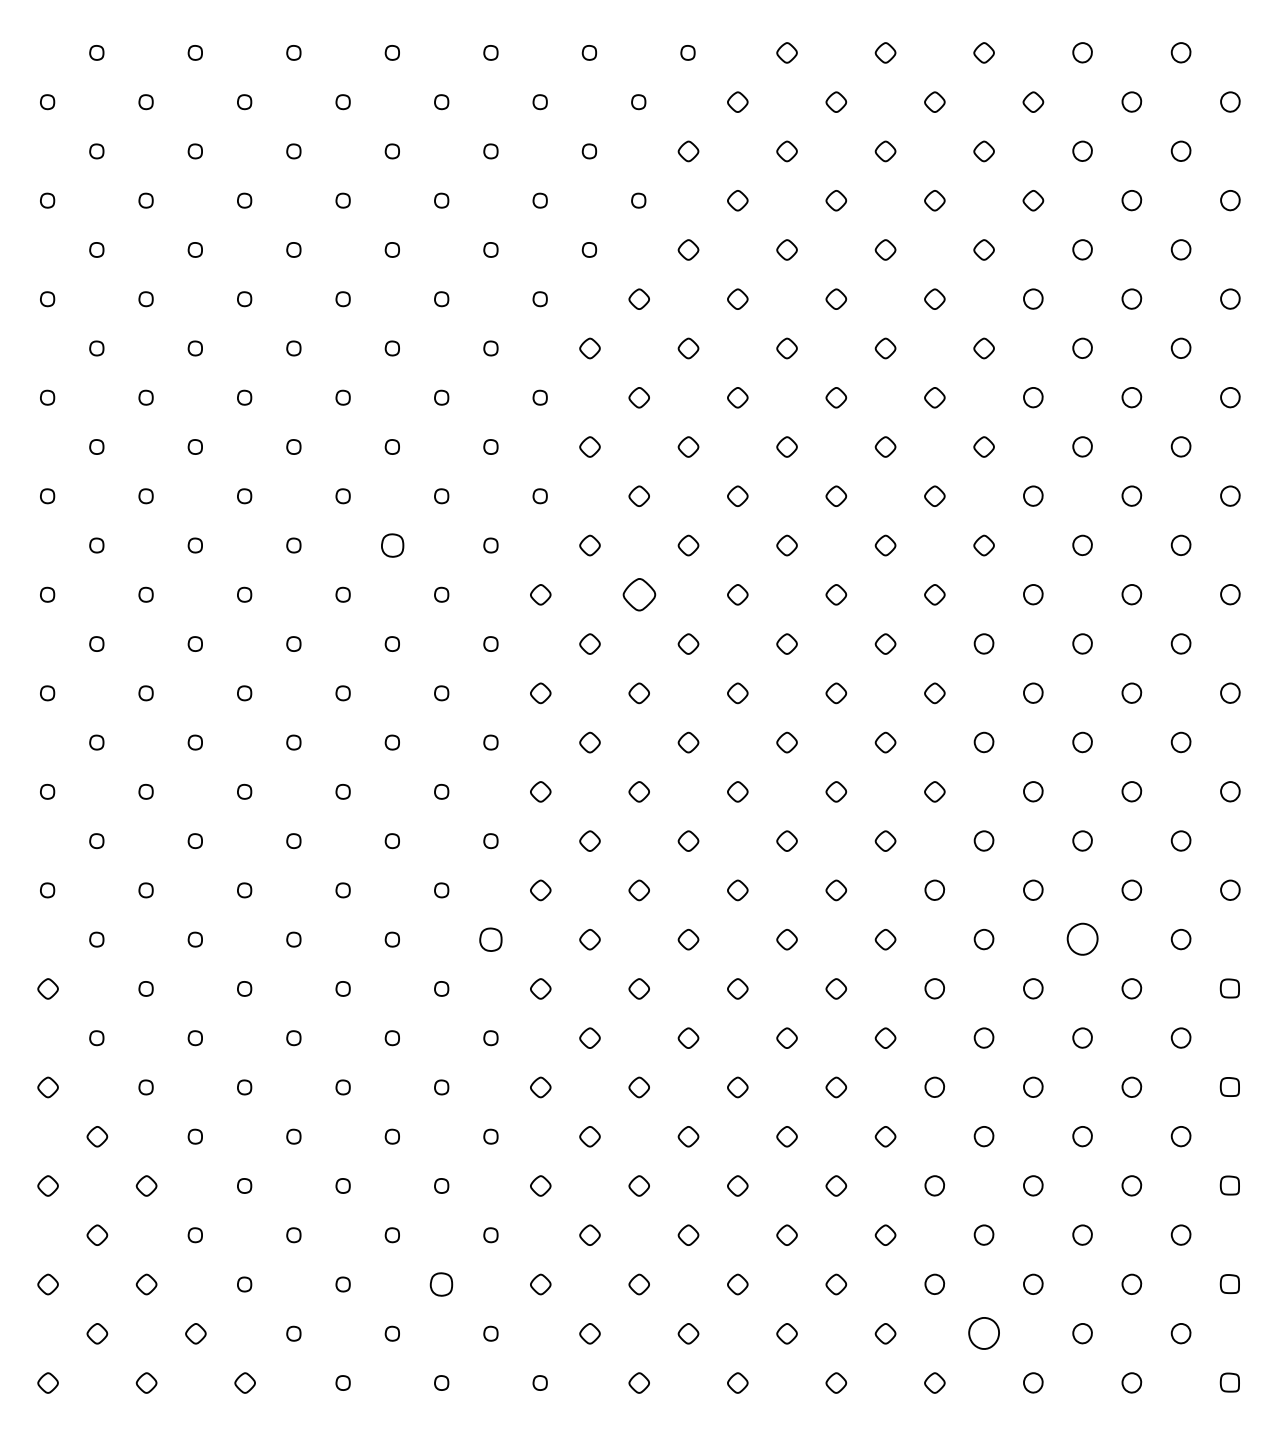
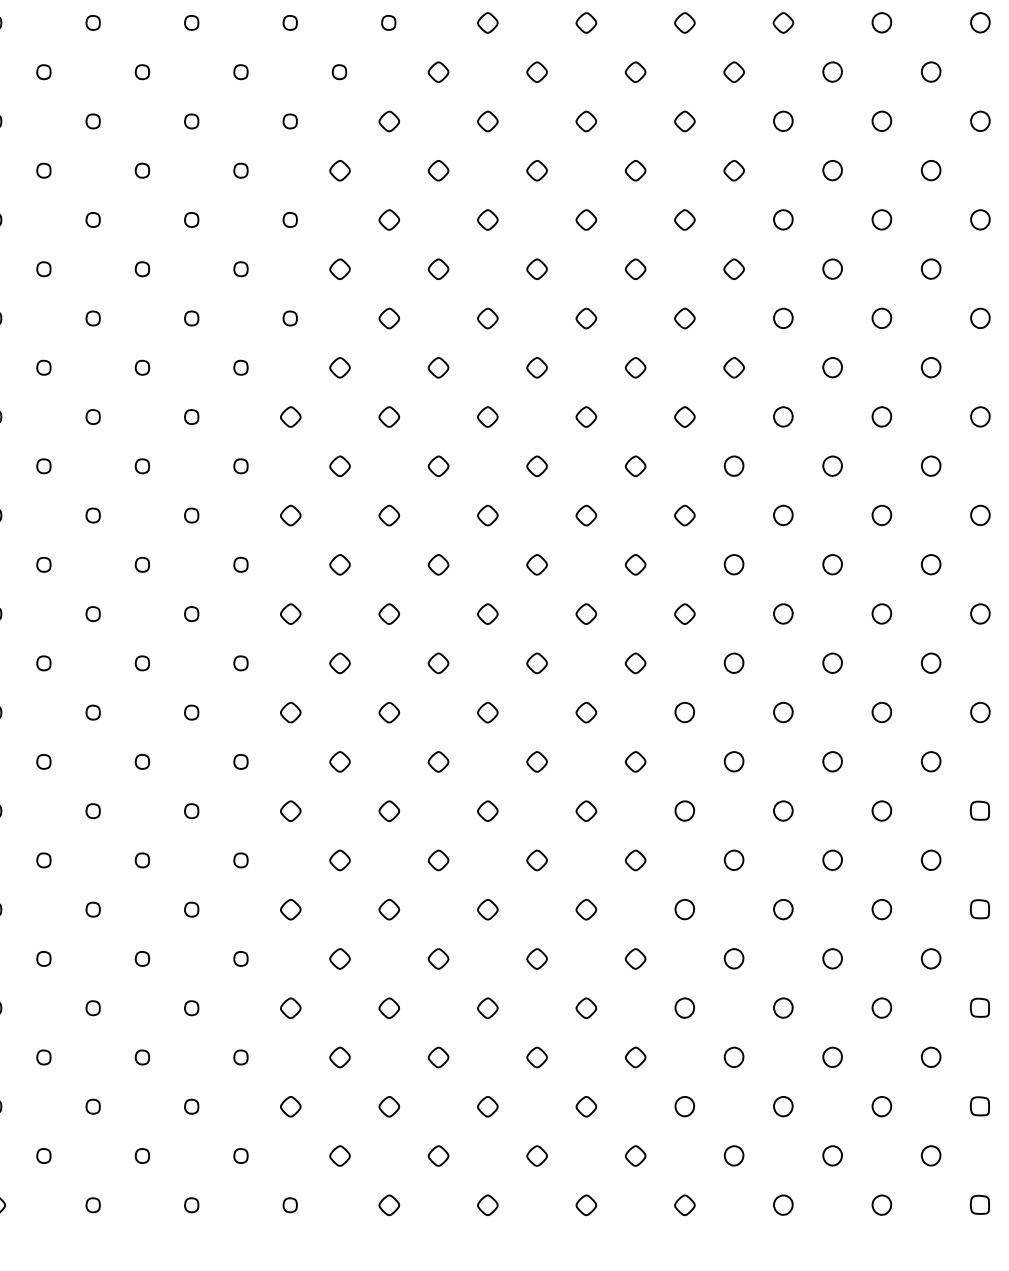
part: (391, 545) -> (141, 367), size x0.62
part: (638, 594) -> (388, 416), size x0.62
part: (490, 939) -> (240, 761), size x0.62
part: (1082, 939) -> (832, 761), size x0.62
part: (441, 1284) -> (191, 1106), size x0.62
part: (983, 1333) -> (733, 1155), size x0.62

